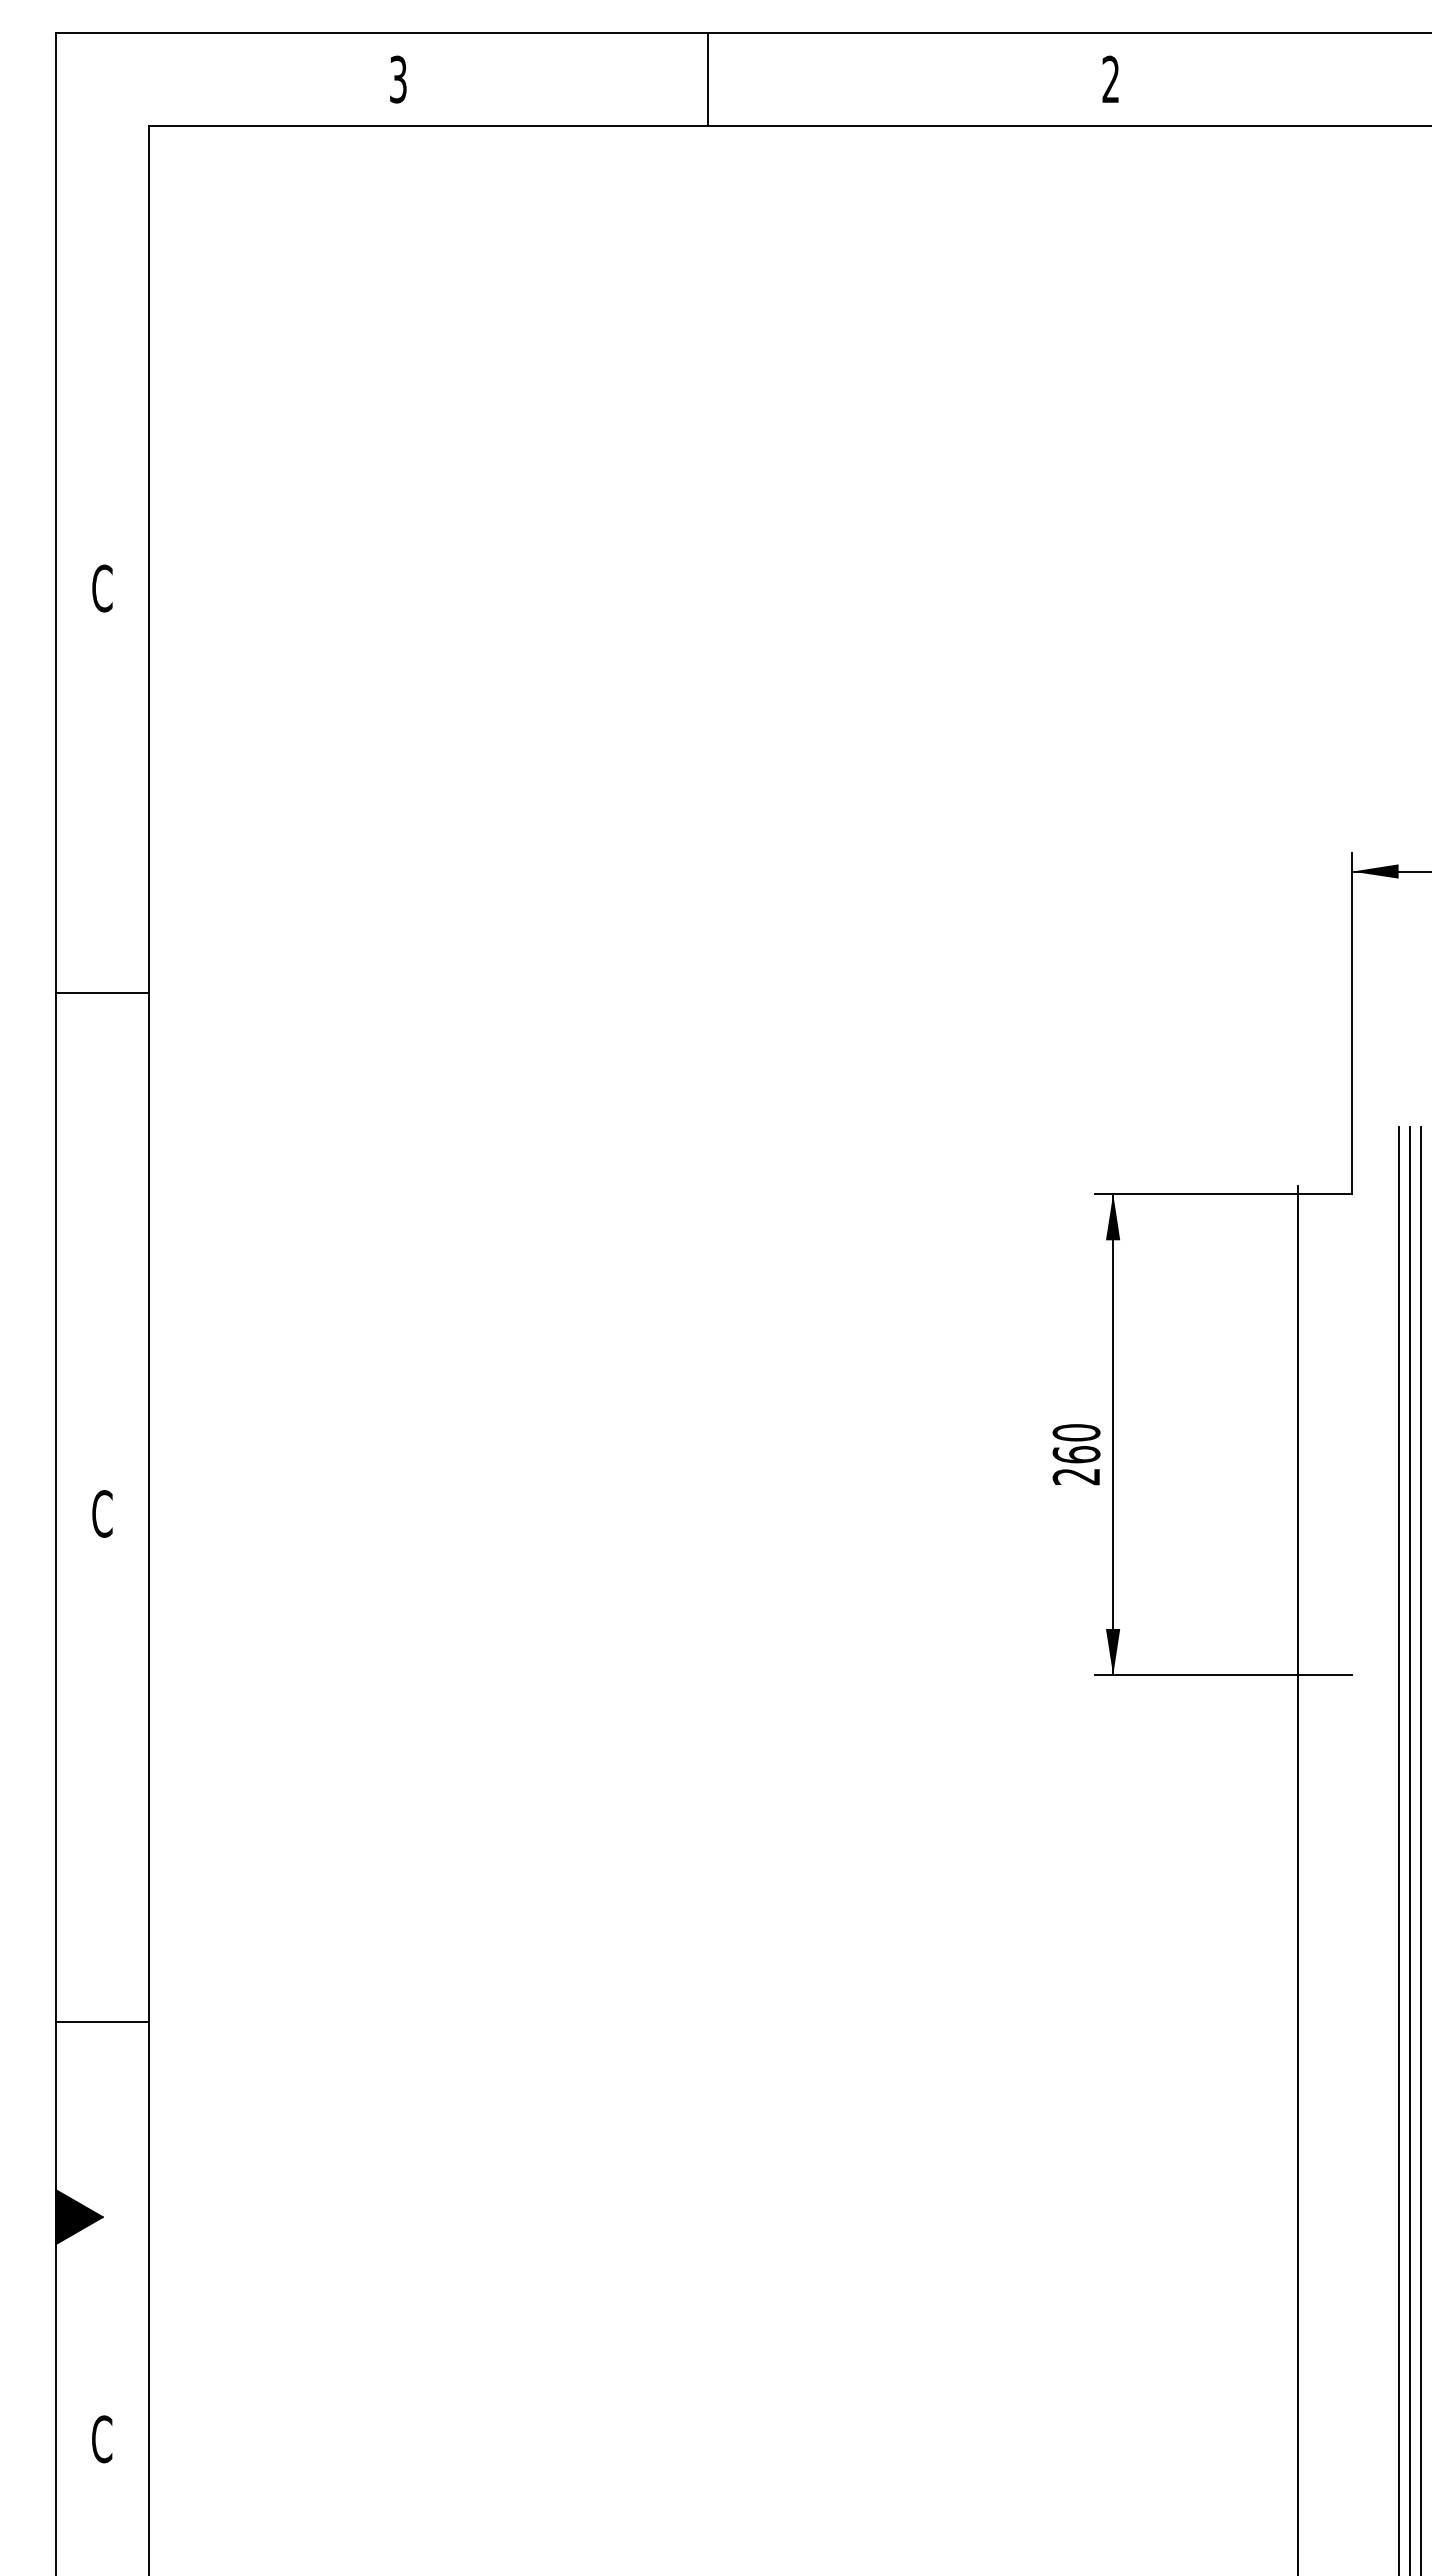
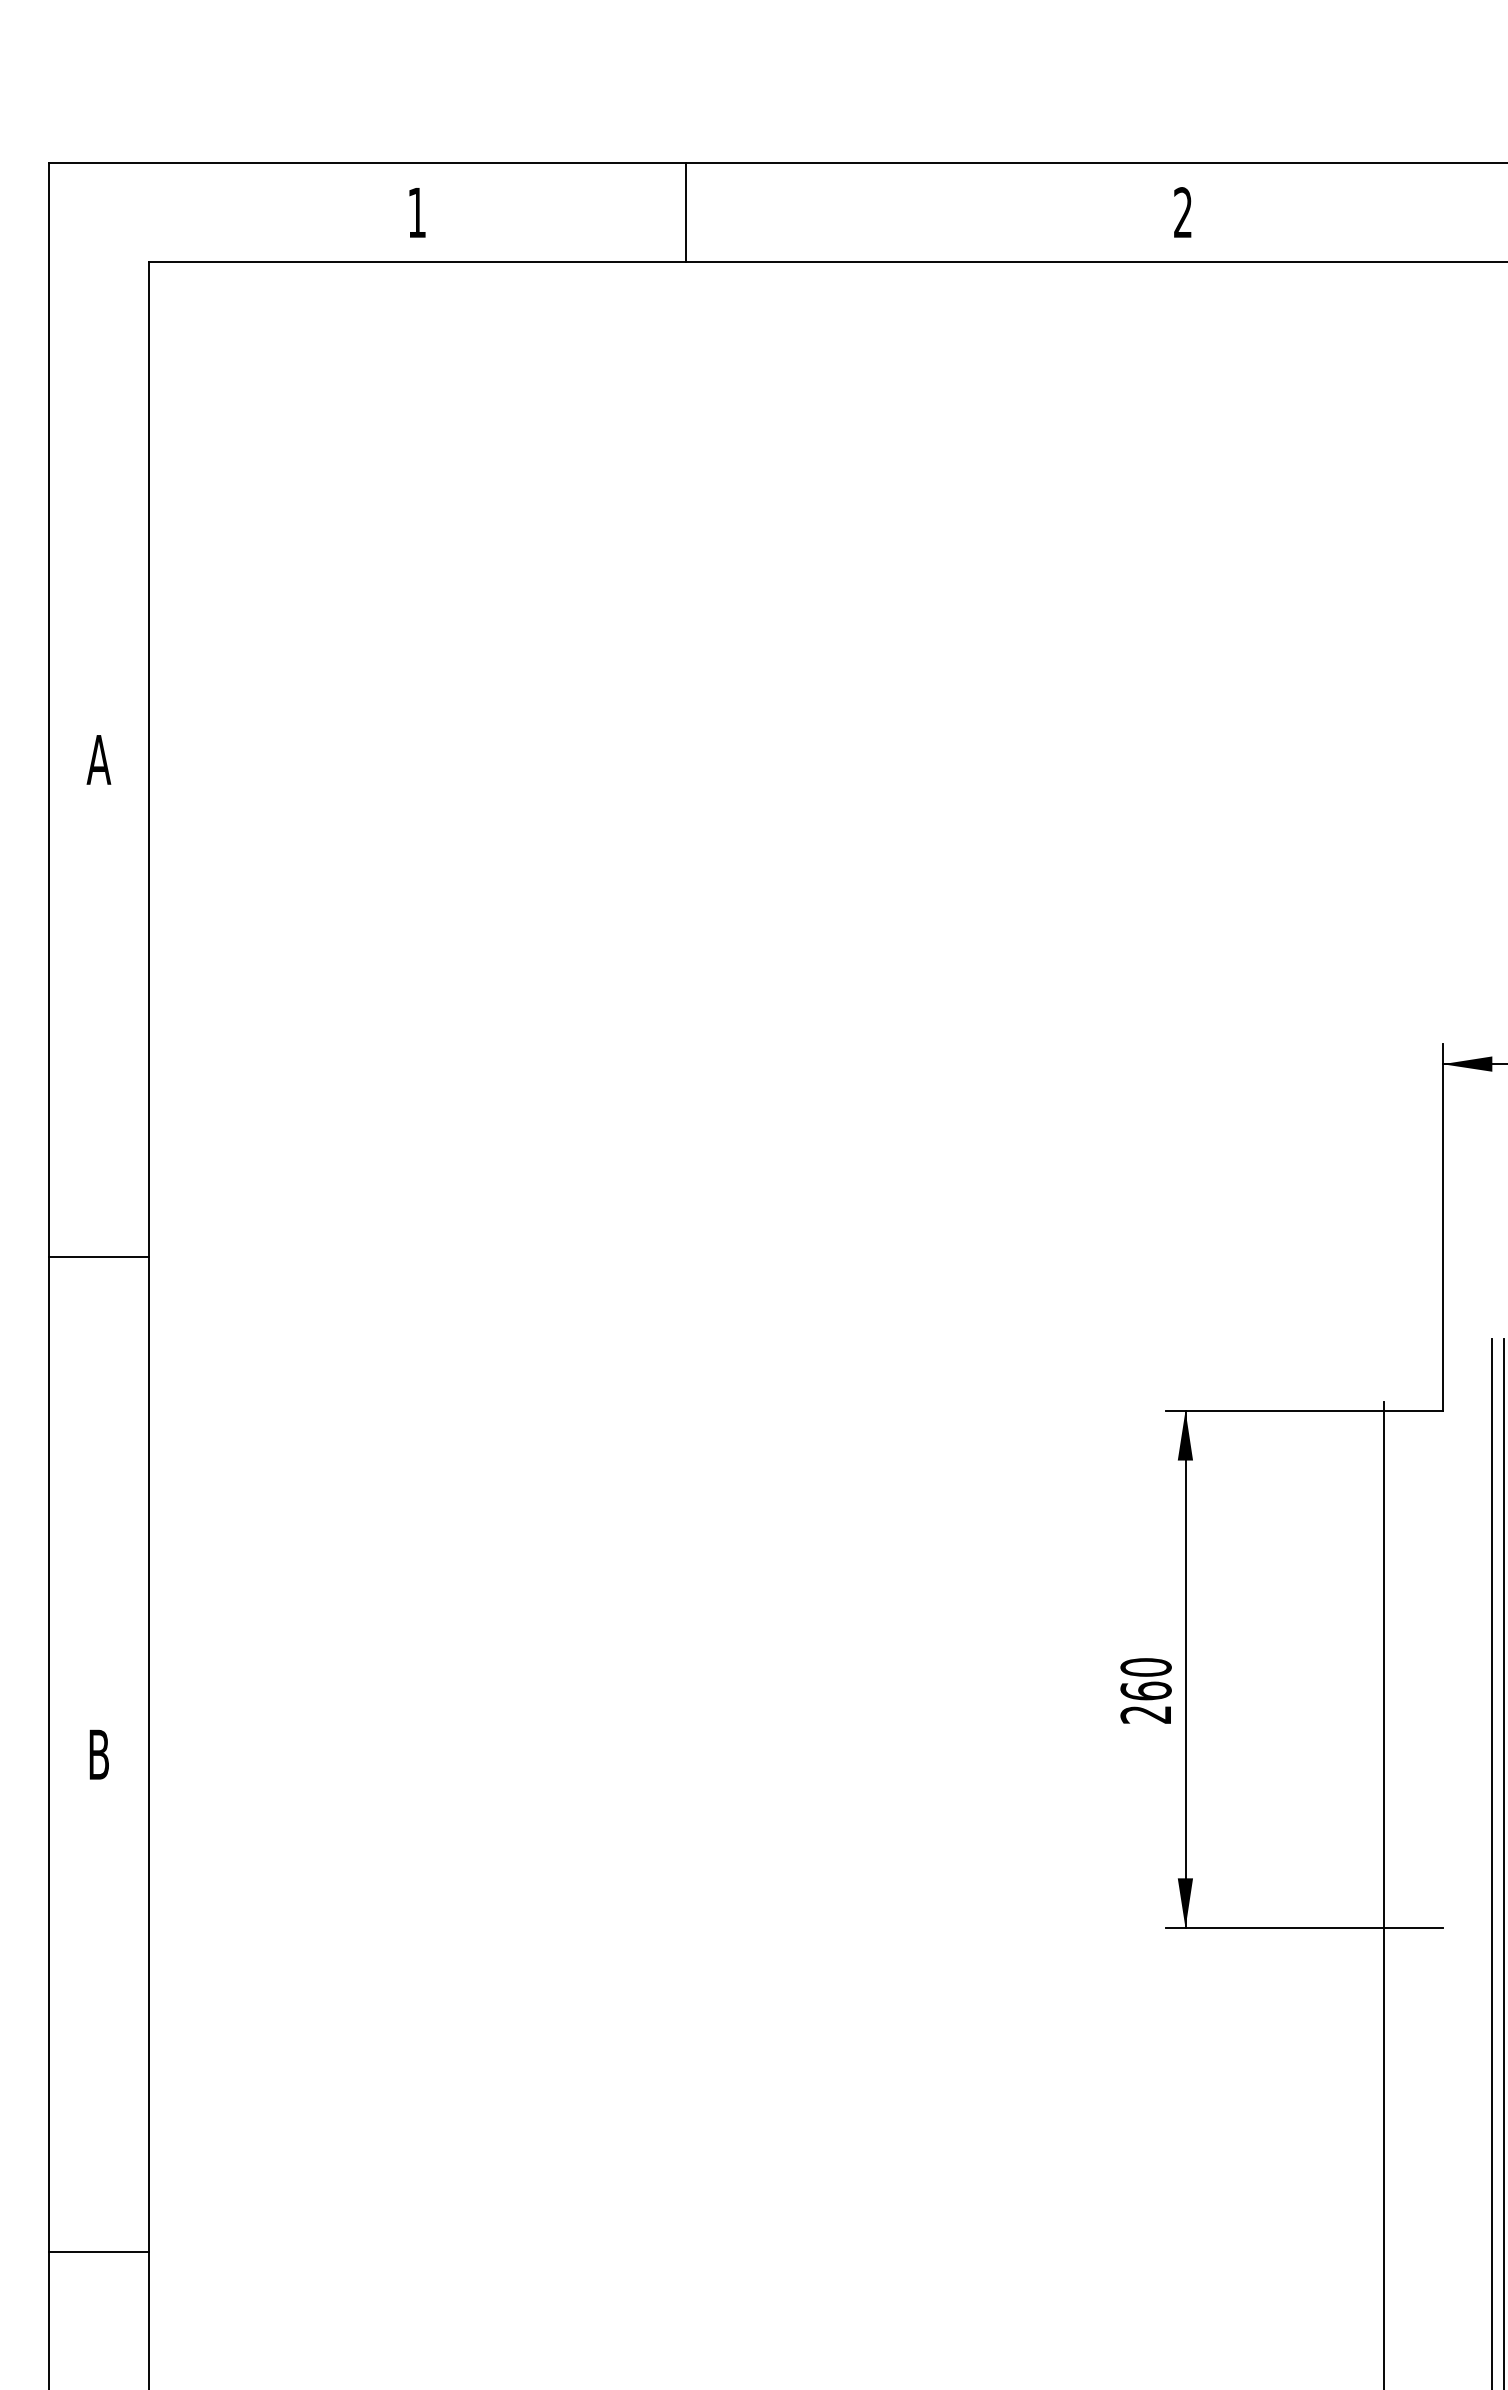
text: (398, 79) -> (417, 212), 3 -> 1
line: (707, 79) -> (685, 212), moved
text: (102, 588) -> (99, 759), C -> A
line: (102, 993) -> (99, 1257), moved
text: (102, 1513) -> (99, 1754), C -> B
line: (102, 2021) -> (99, 2251), moved

